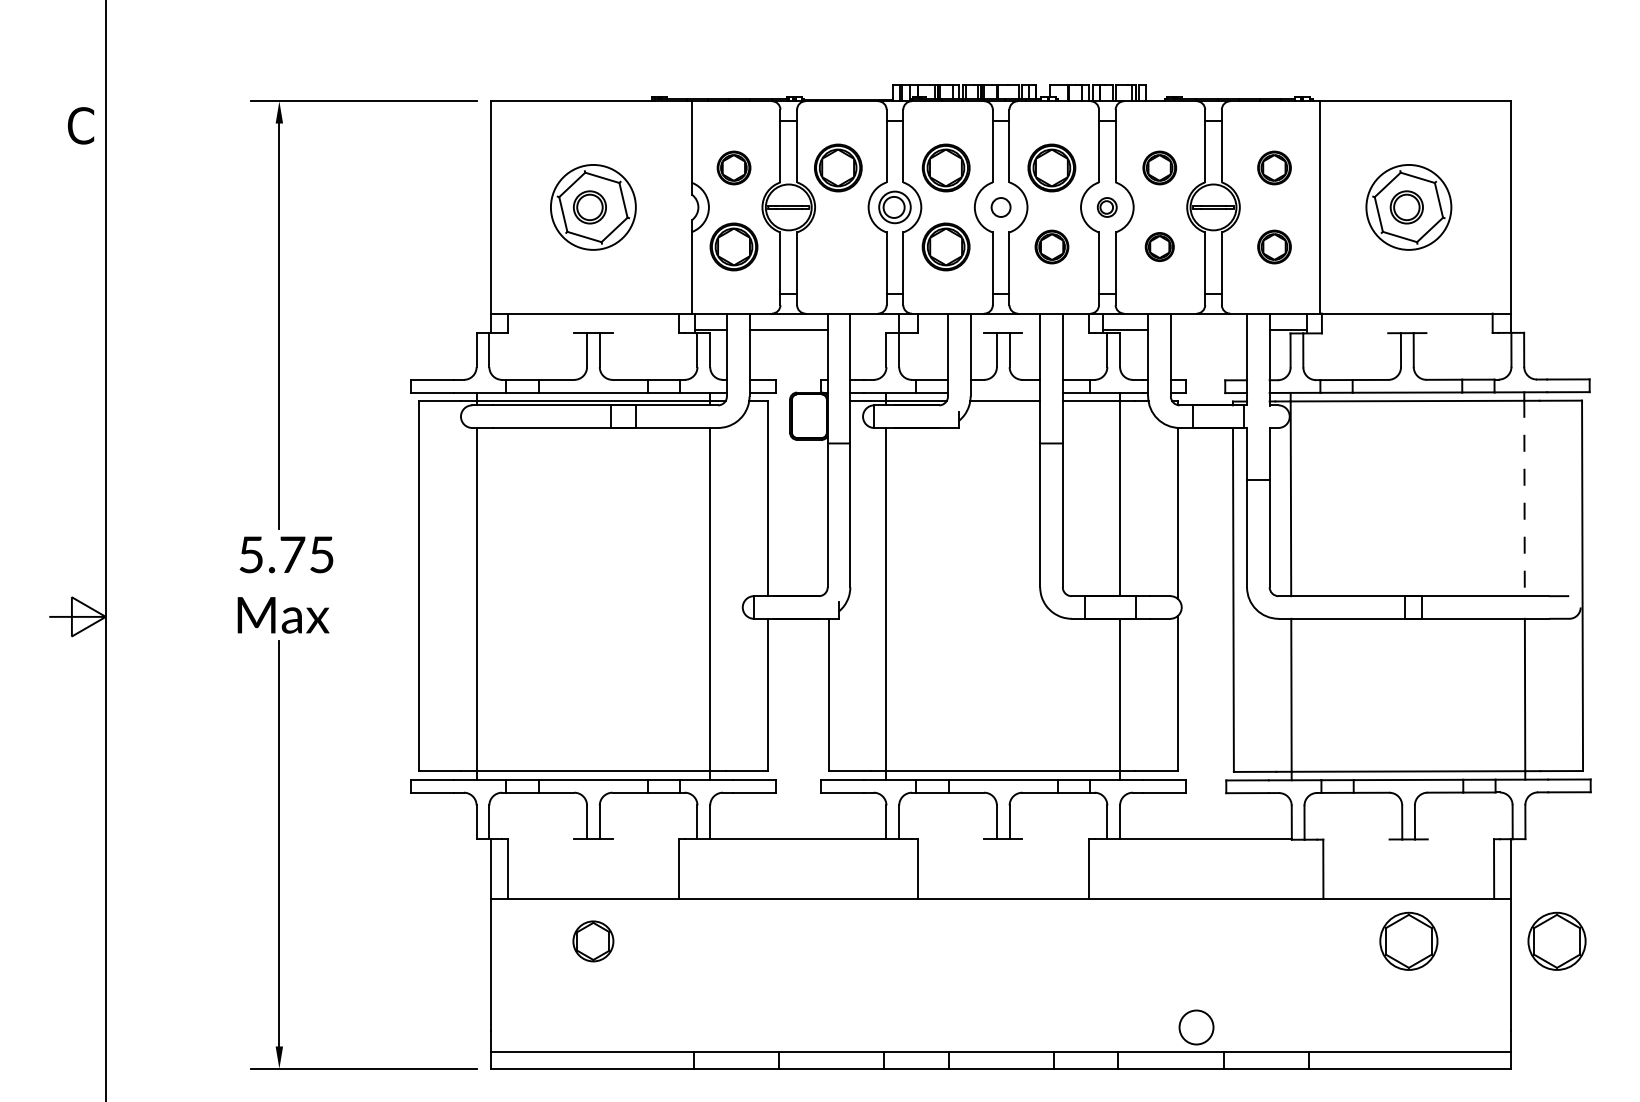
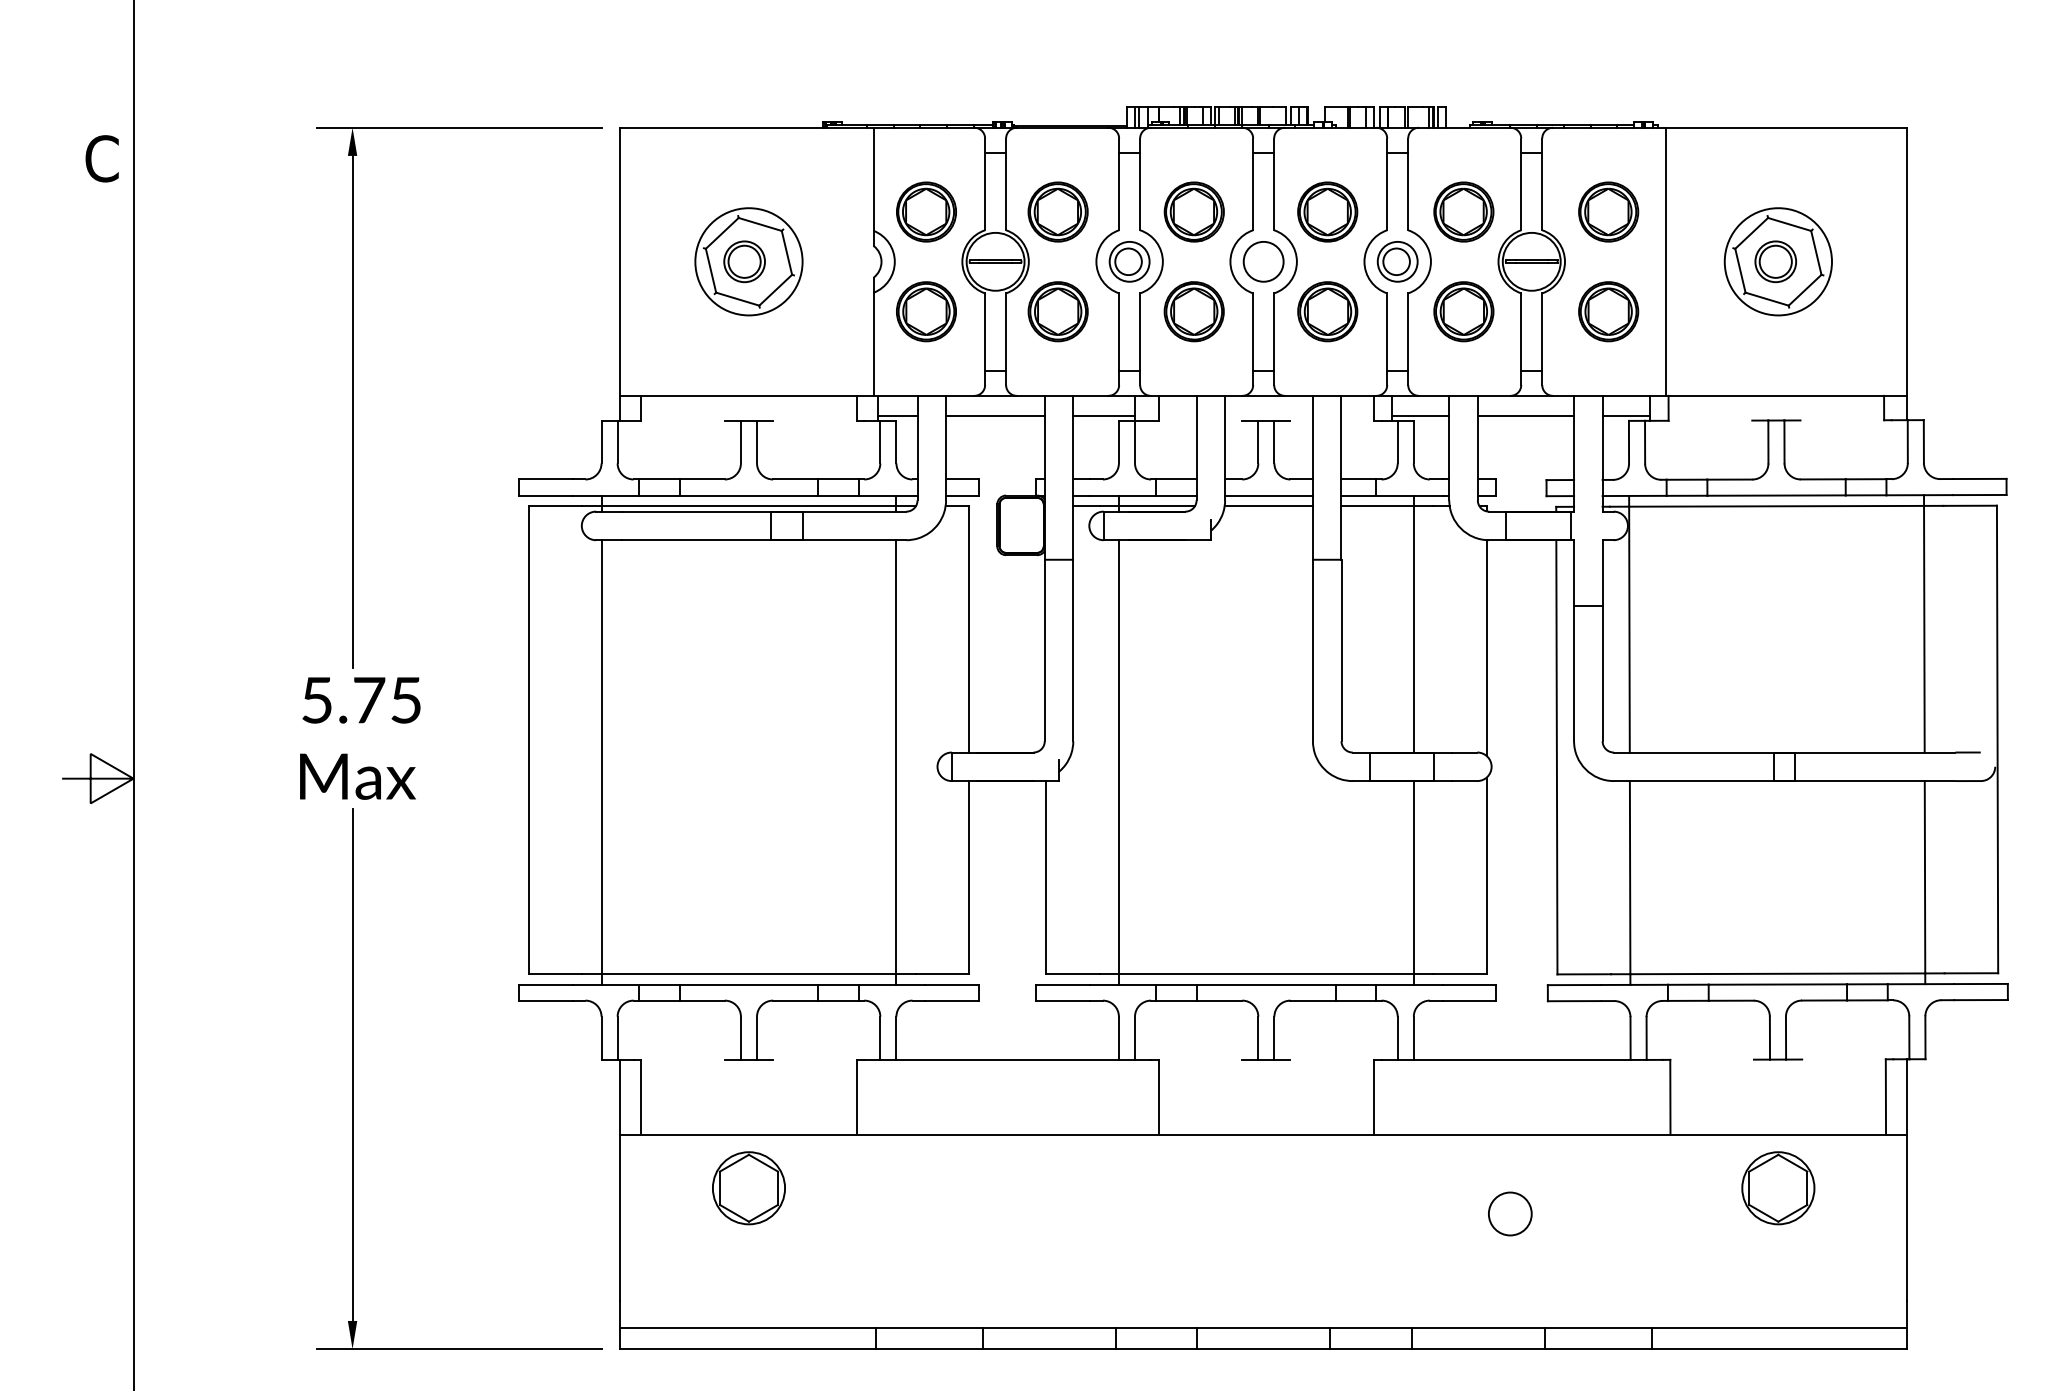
part: (734, 167) -> (926, 211), size x1.43
part: (1159, 167) -> (1463, 211), size x1.43
part: (1274, 167) -> (1608, 211), size x1.43
circle: (1001, 207) -> (1263, 261), size x1.67
part: (1107, 207) -> (1397, 261), size x1.67
part: (837, 246) -> (1057, 311), added
part: (1051, 246) -> (1327, 311), size x1.43
part: (1159, 246) -> (1463, 311), size x1.67
part: (1274, 246) -> (1608, 311), size x1.43
line: (875, 329) -> (1104, 416), added
line: (1208, 329) -> (1525, 416), added
line: (1004, 392) -> (1268, 495), added
line: (1524, 498) -> (1924, 629), dashed -> solid
part: (593, 941) -> (748, 1188), size x1.43
part: (1557, 941) -> (1965, 1188), removed
circle: (1196, 1027) -> (1510, 1213), moved

